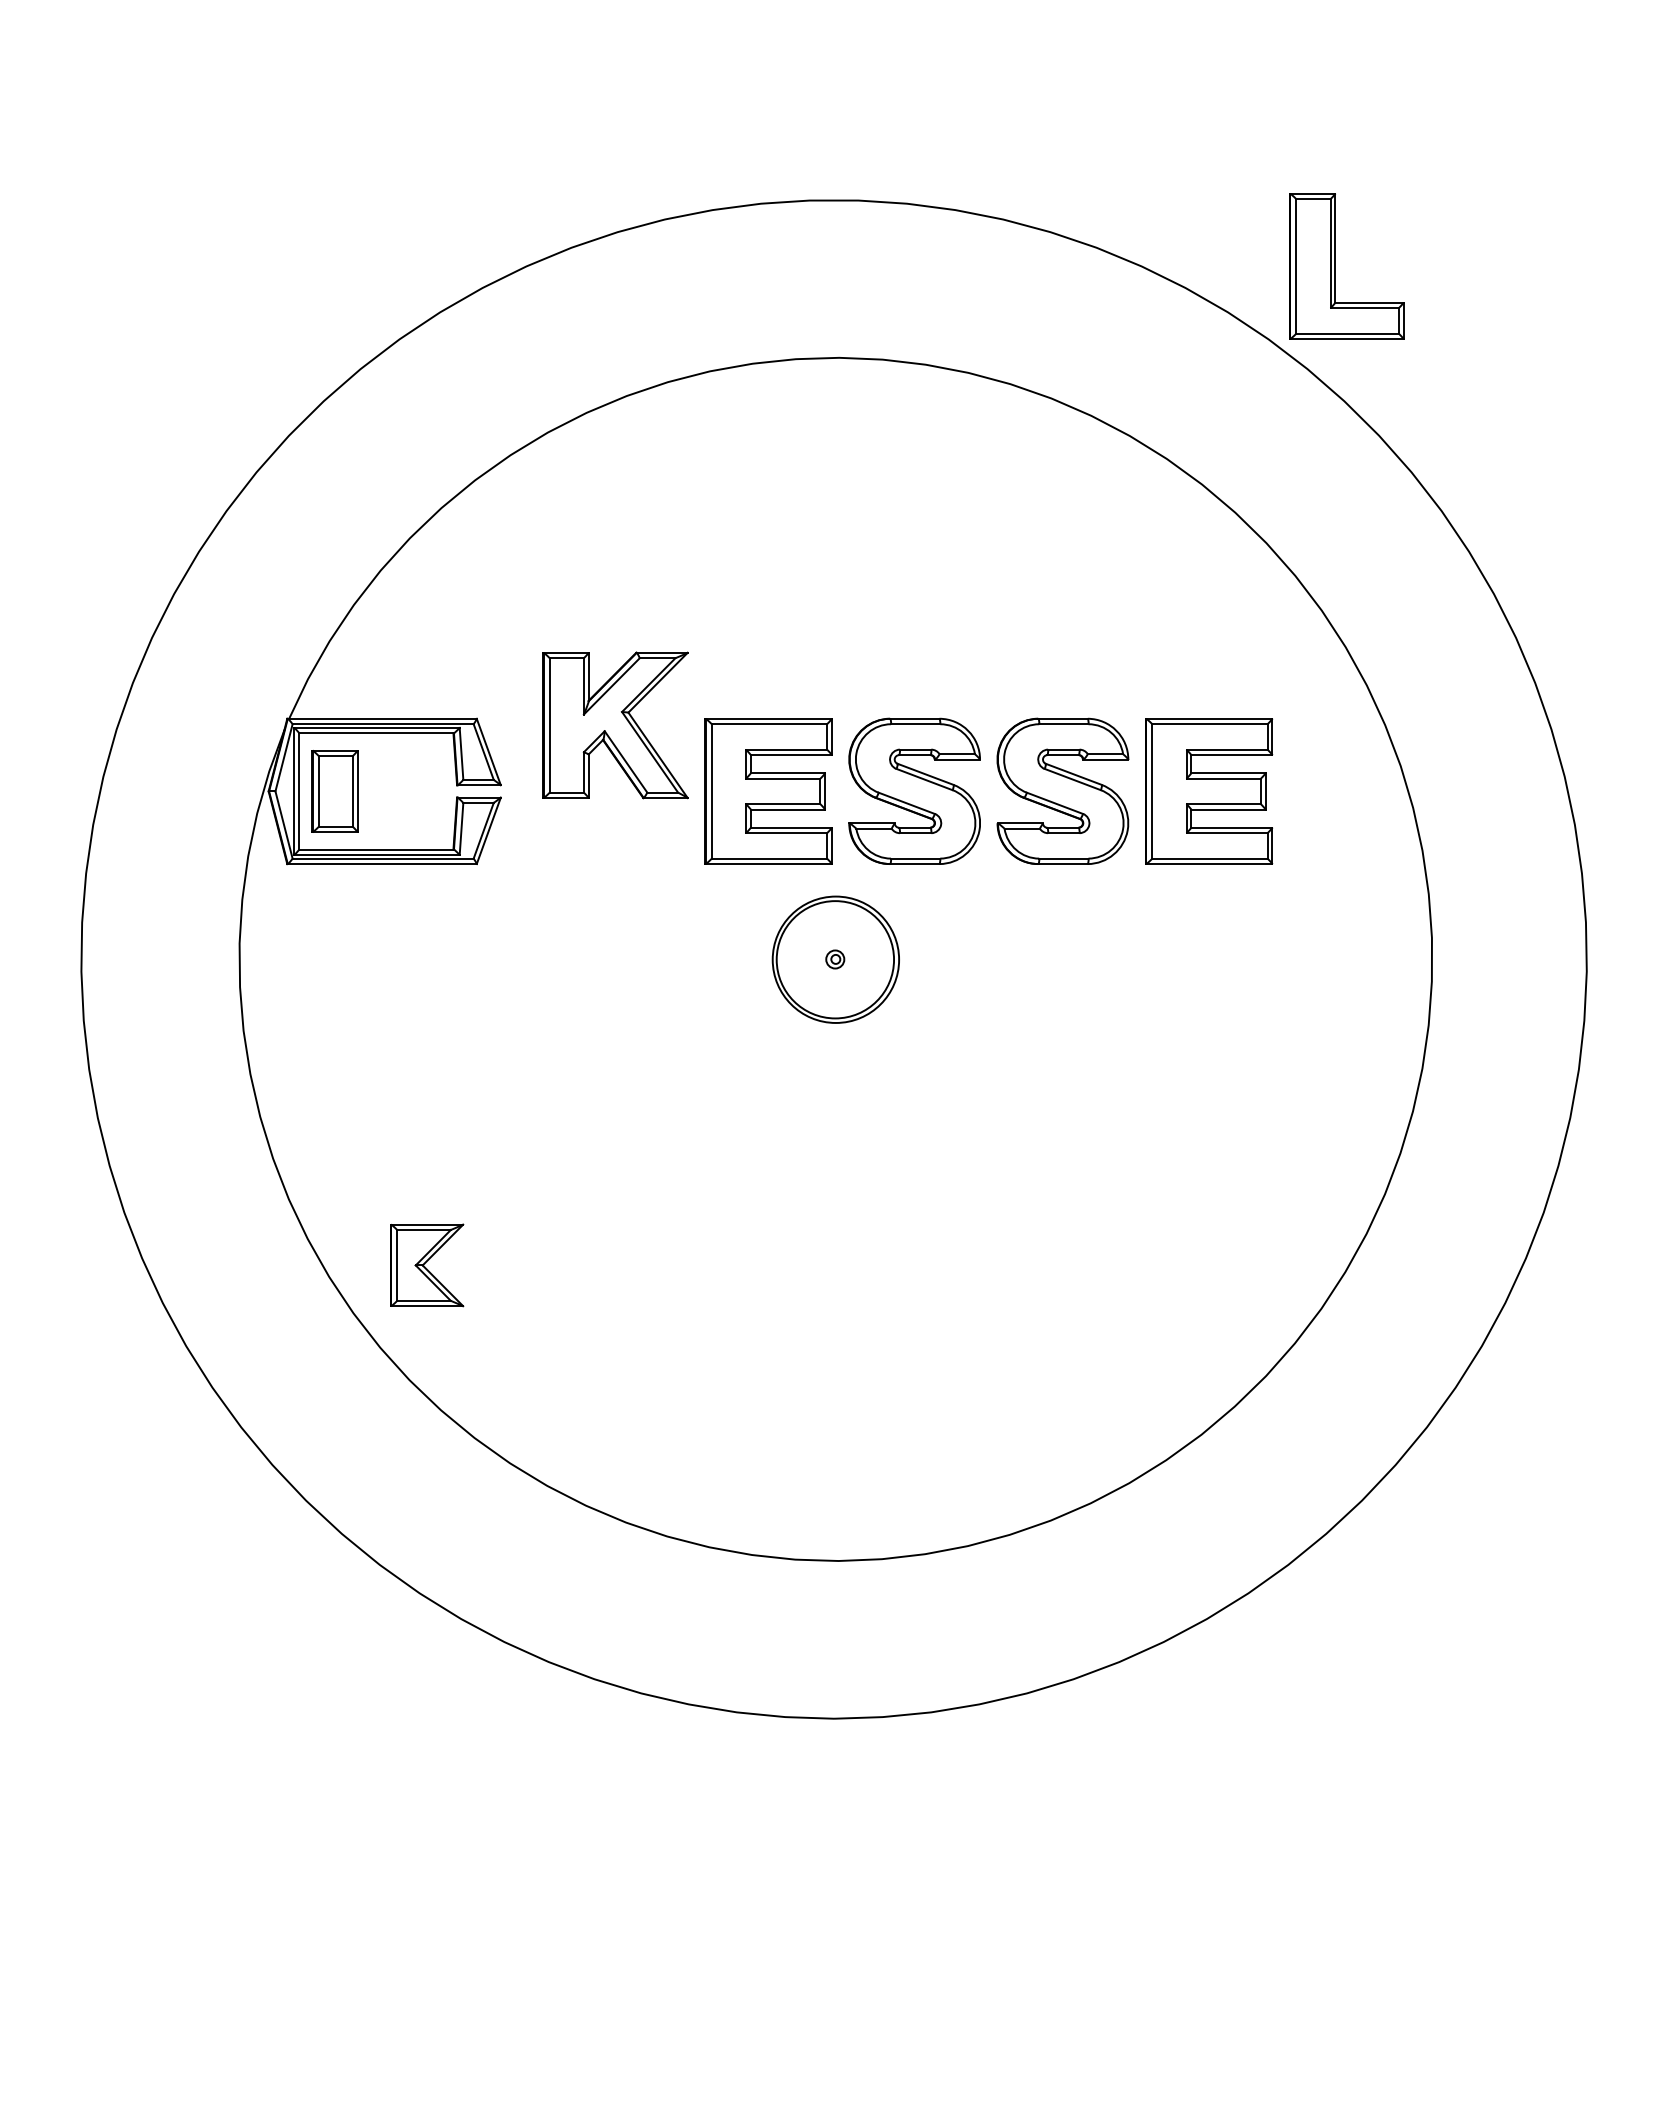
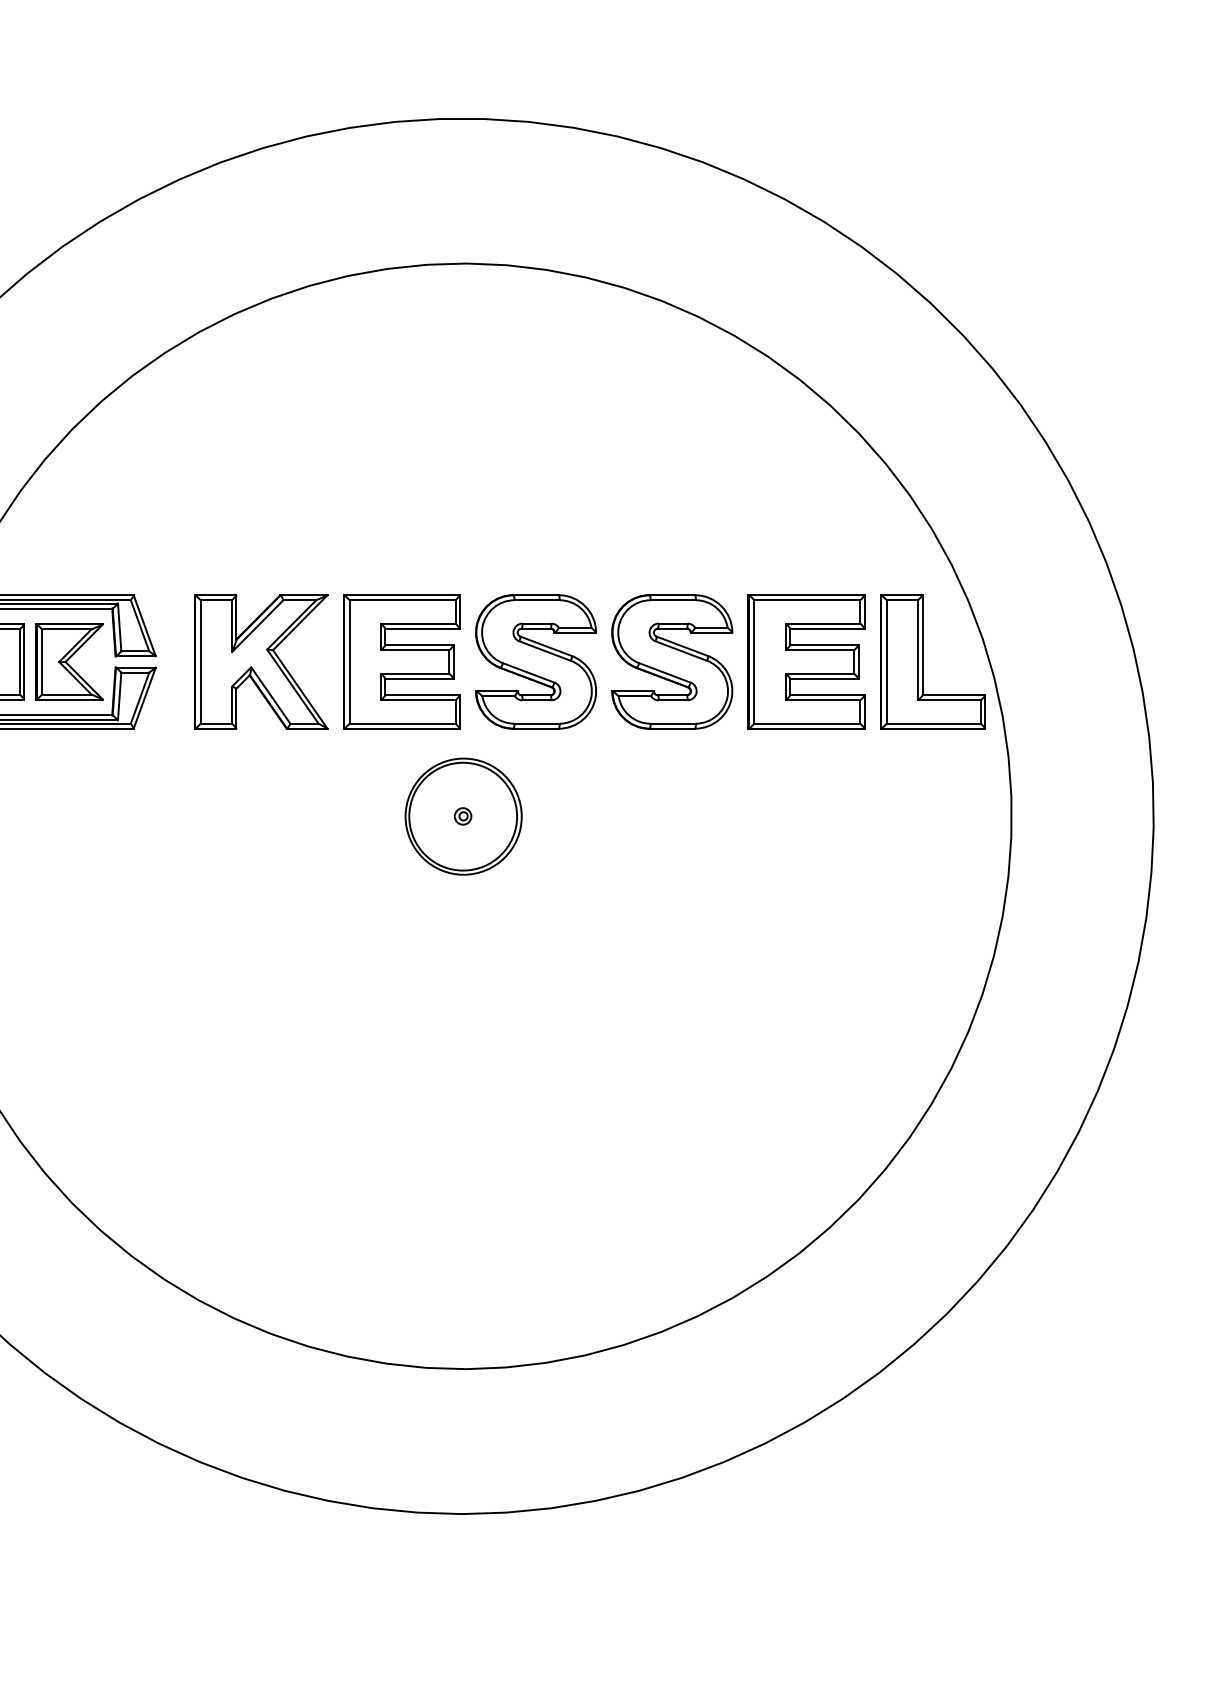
part: (1335, 266) -> (922, 662), moved
part: (615, 725) -> (261, 662), moved
part: (427, 1265) -> (70, 662), moved

